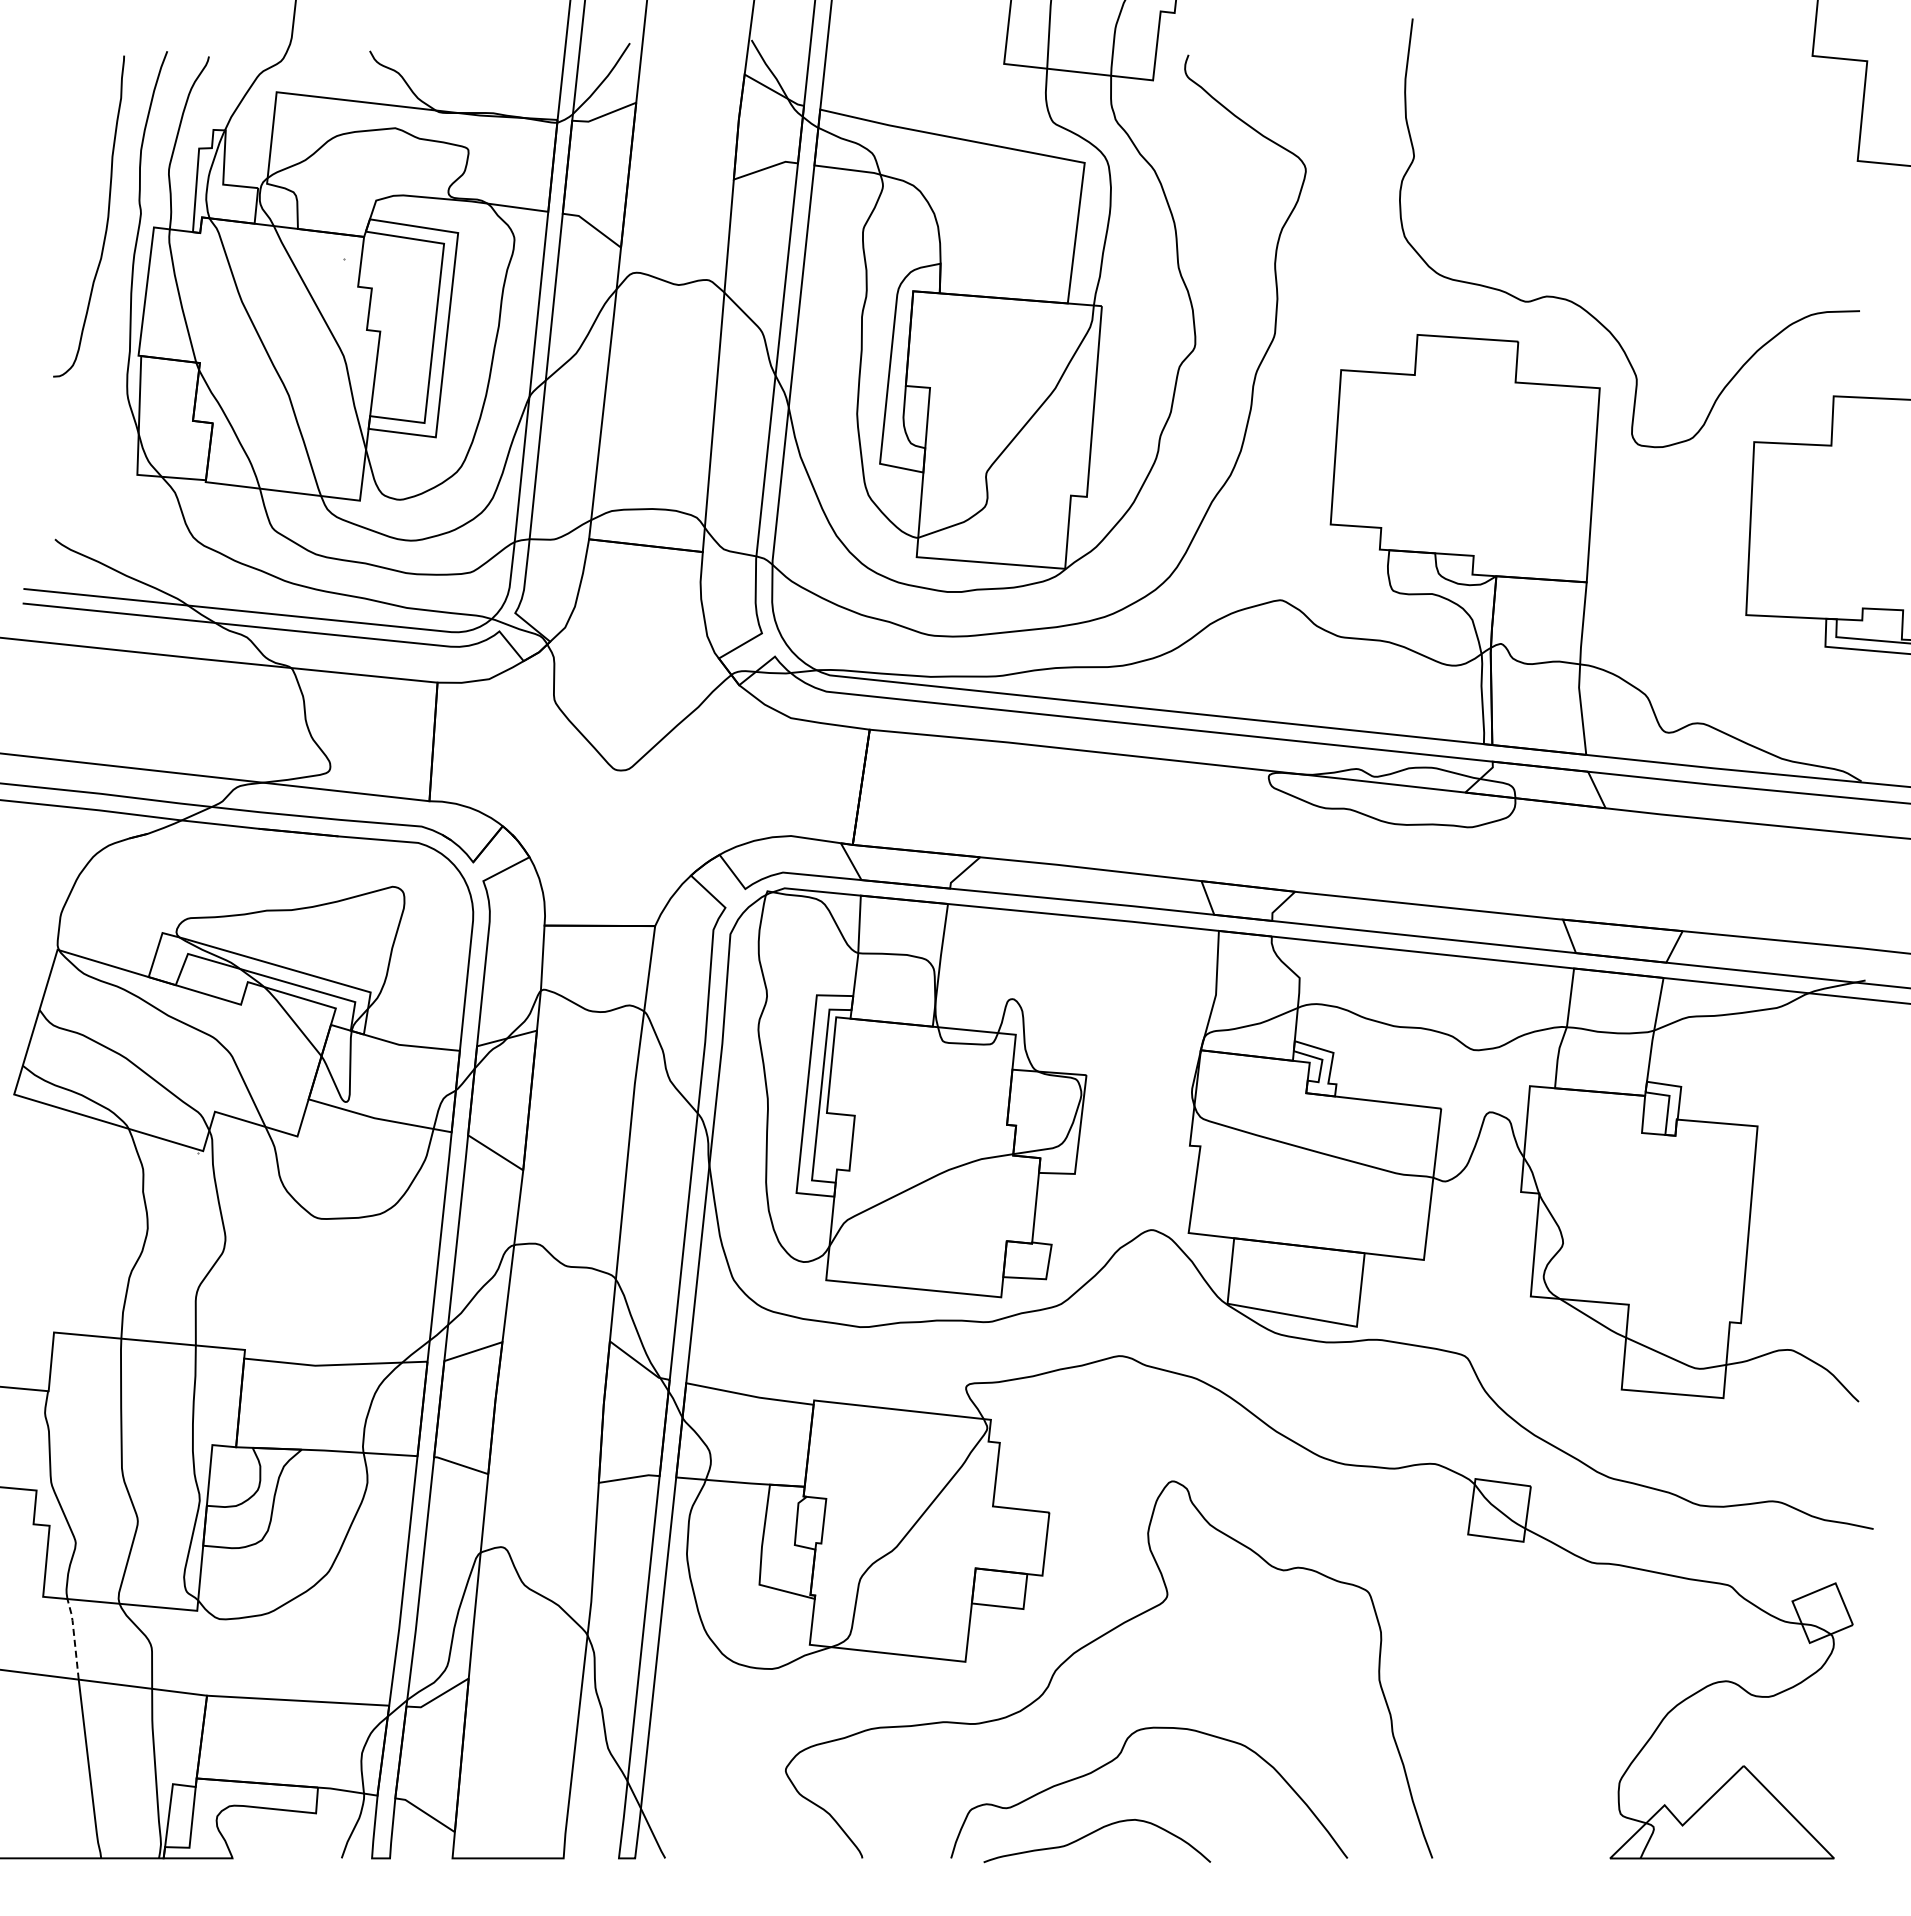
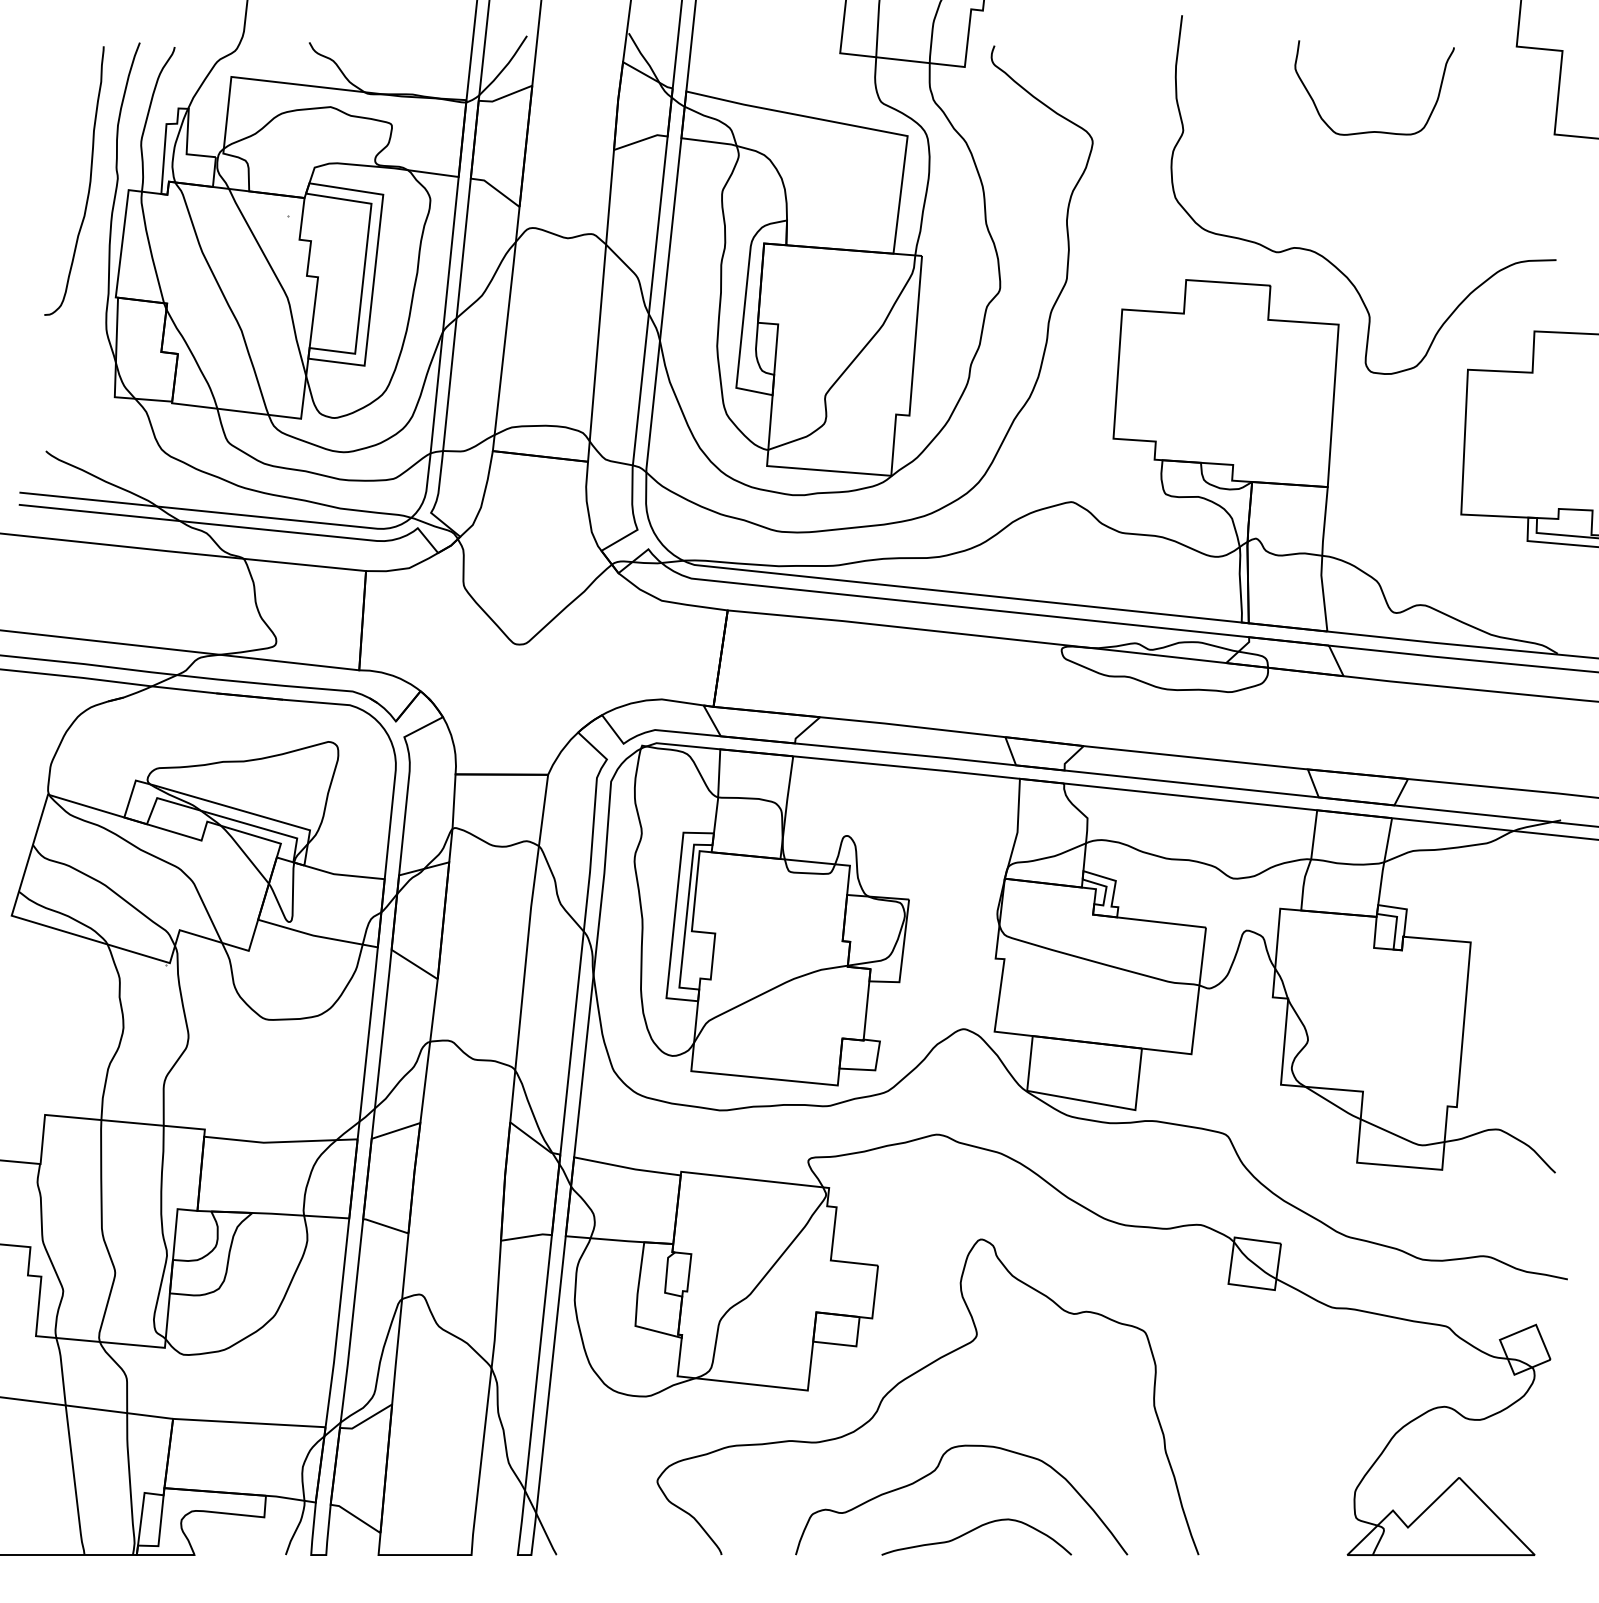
curve: (1642, 157) -> (1374, 131), added
line: (74, 1637) -> (62, 1370), dashed -> solid
curve: (1093, 1833) -> (973, 1530), moved

